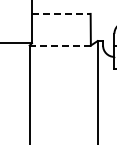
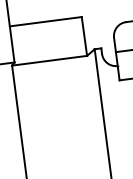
line: (61, 13) -> (45, 21), dashed -> solid
line: (60, 45) -> (49, 60), dashed -> solid

